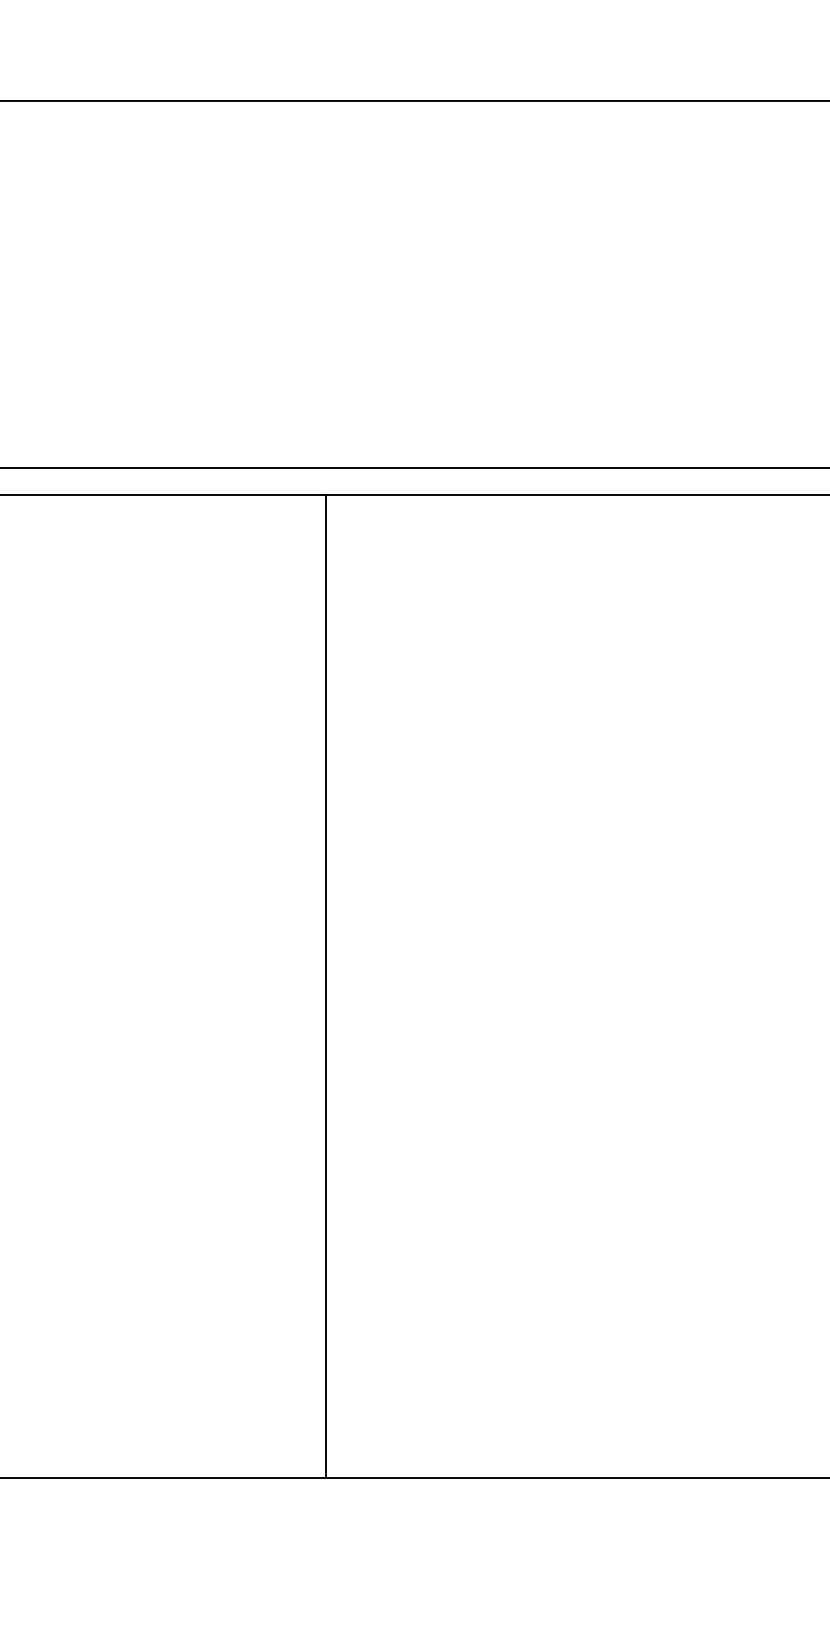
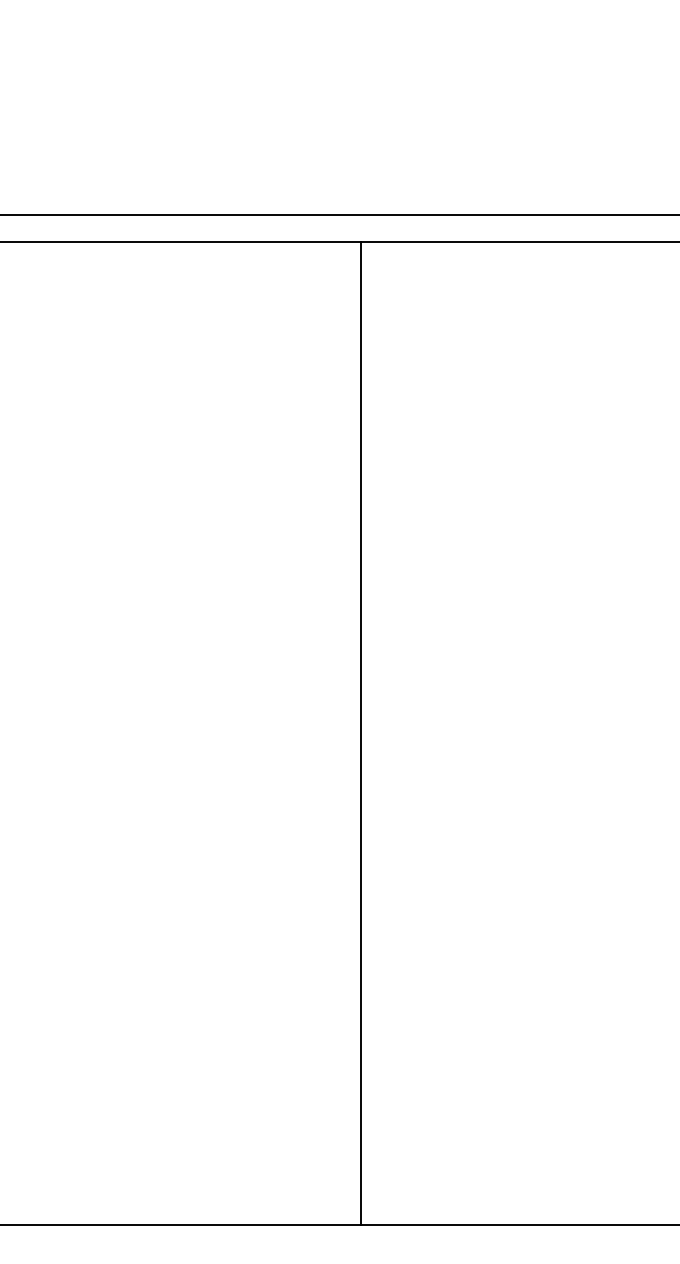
line: (326, 986) -> (361, 733), moved

